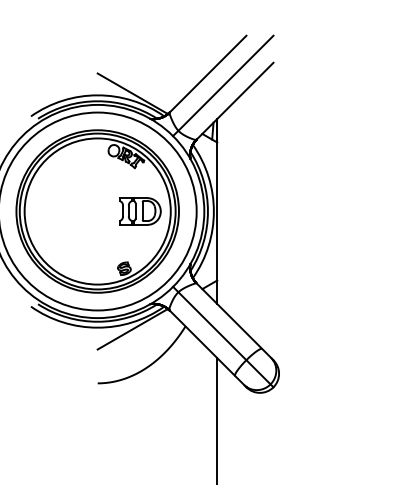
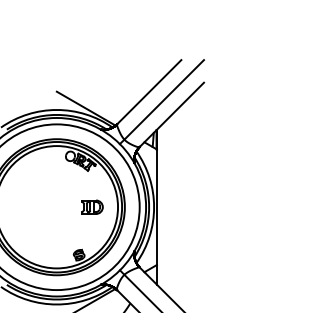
part: (140, 211) -> (92, 207), size x0.6

